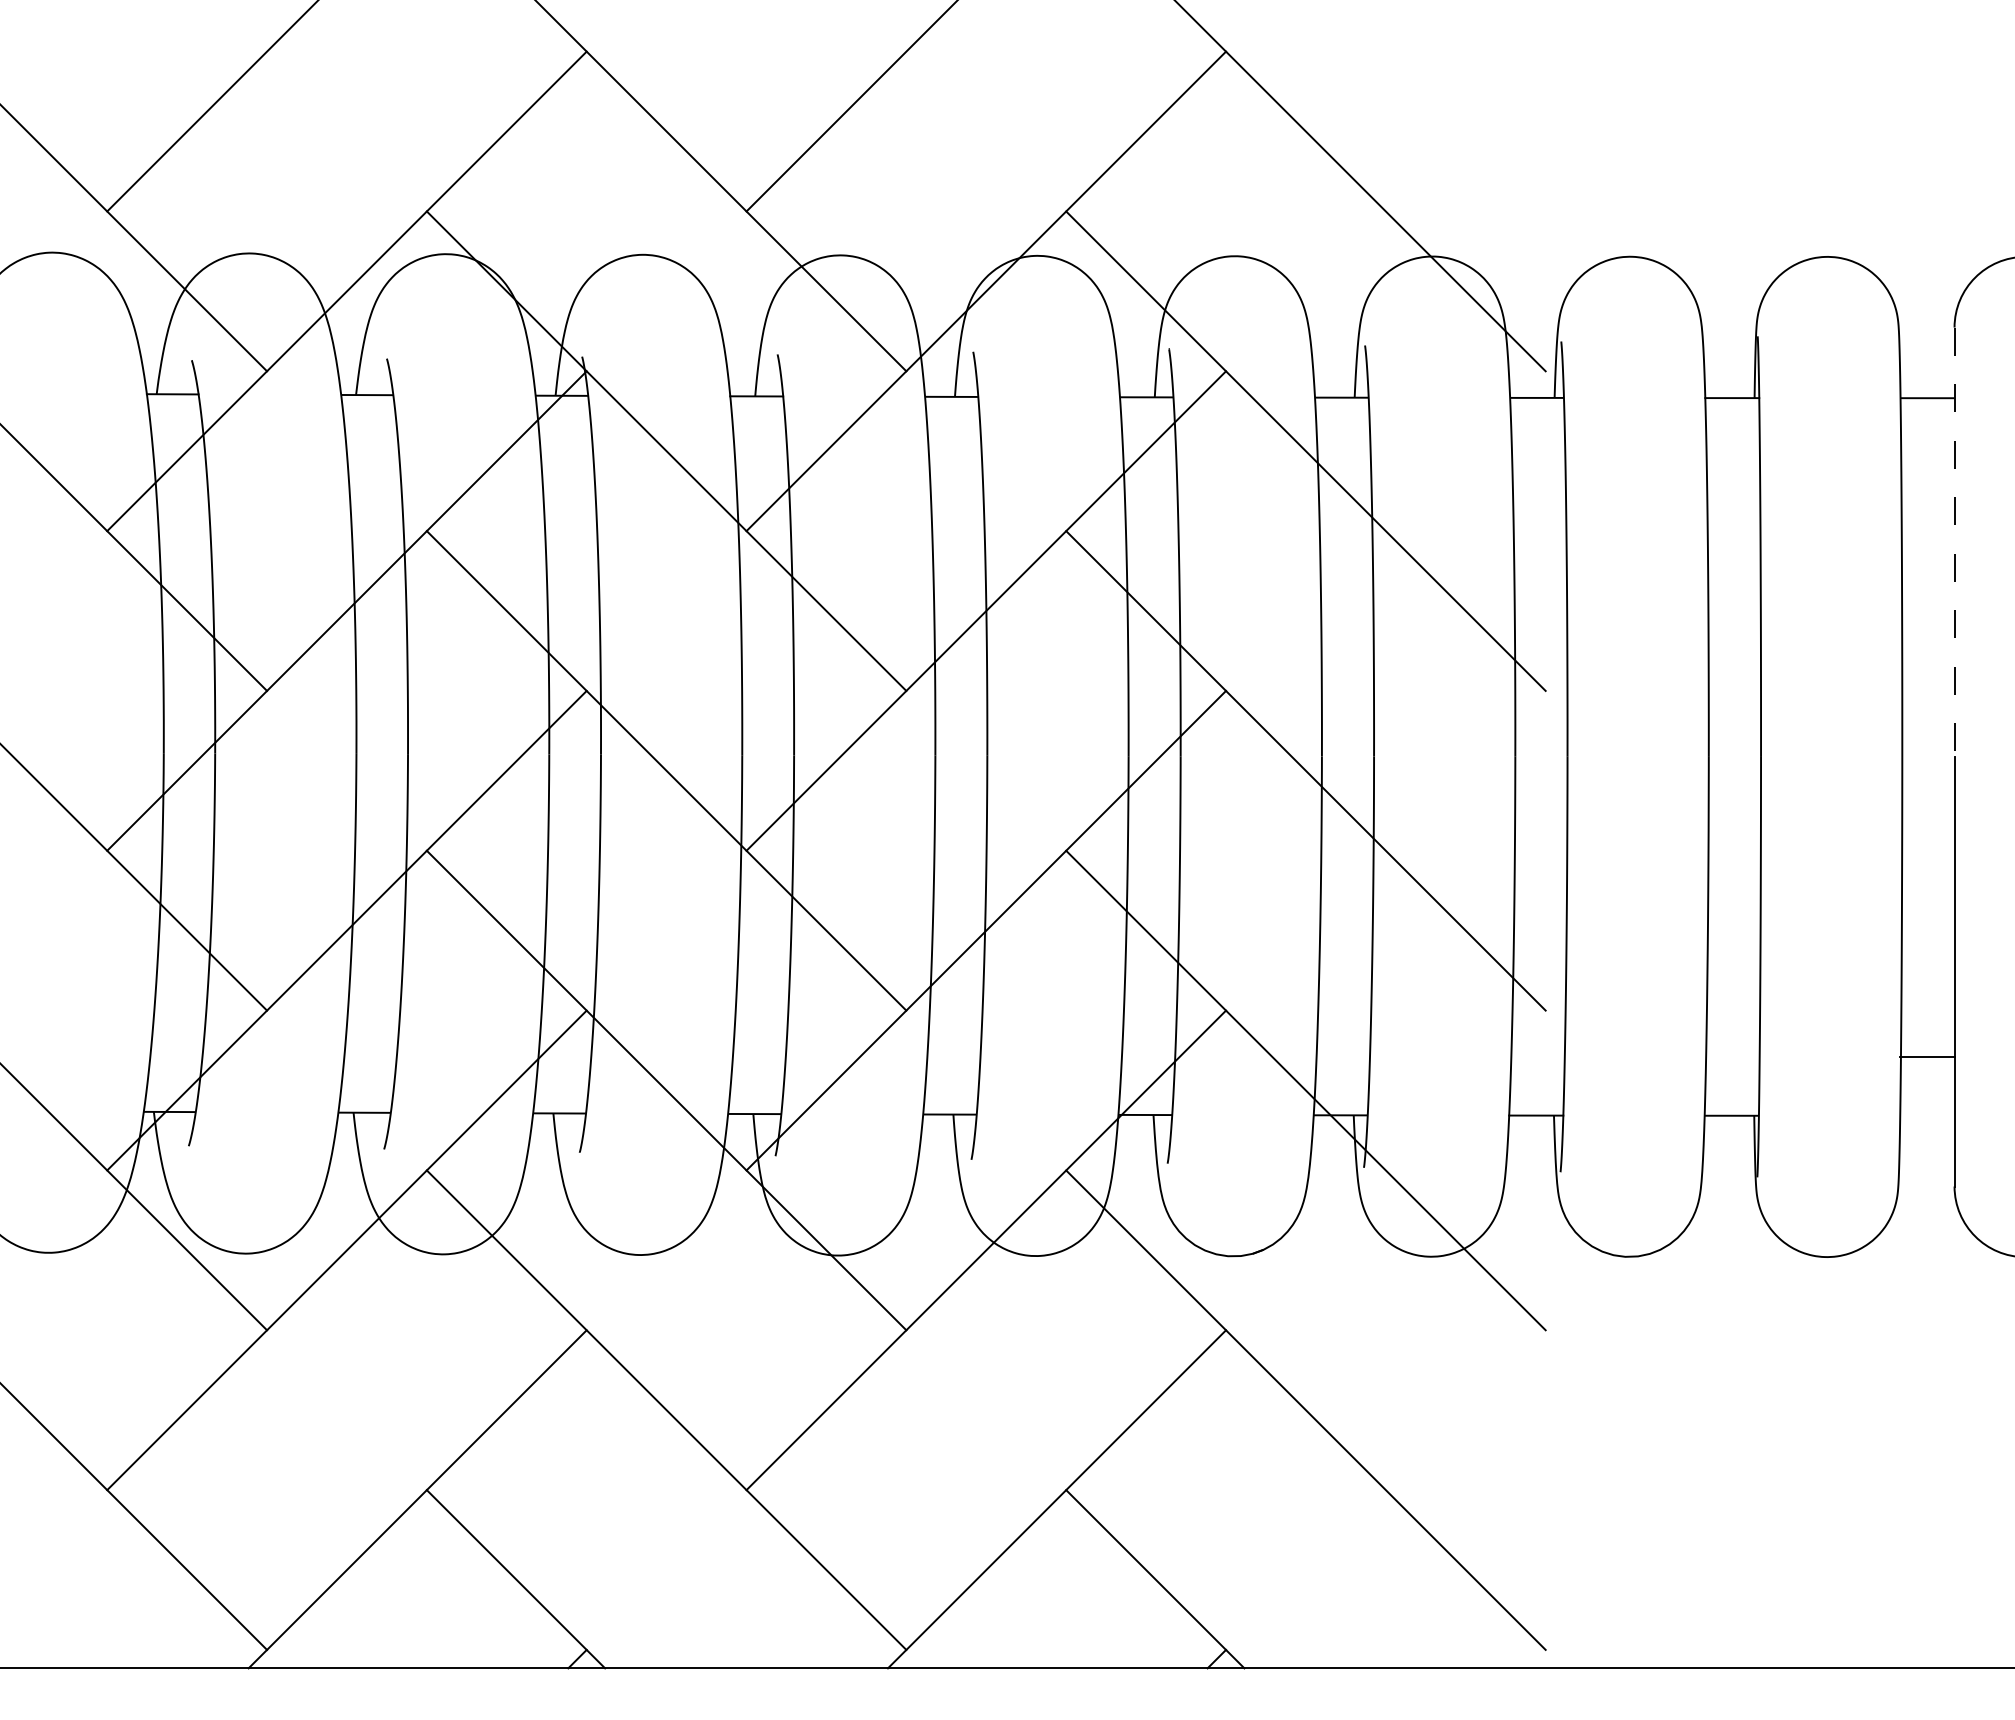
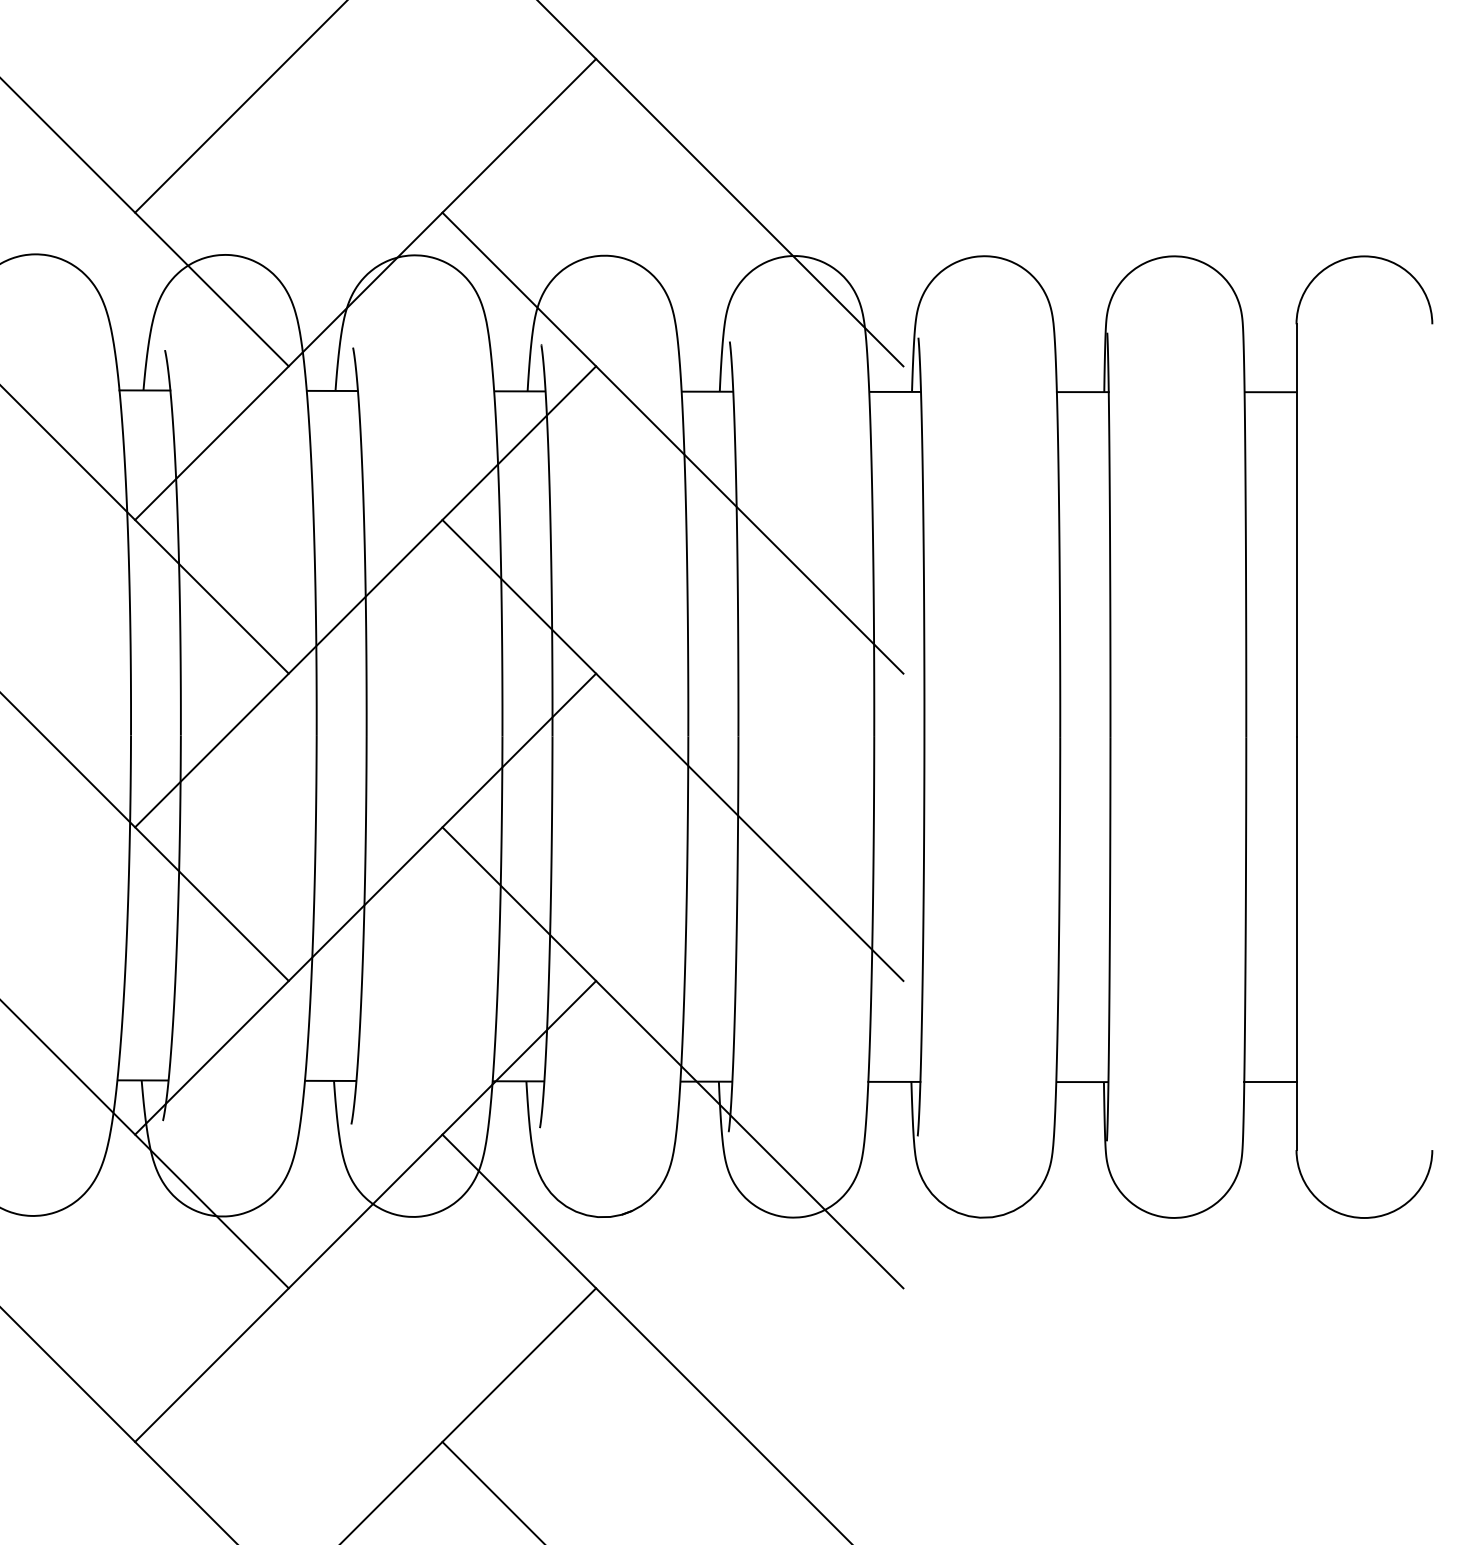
line: (1954, 542) -> (1296, 530), dashed -> solid
line: (1927, 1056) -> (1270, 1081), moved

